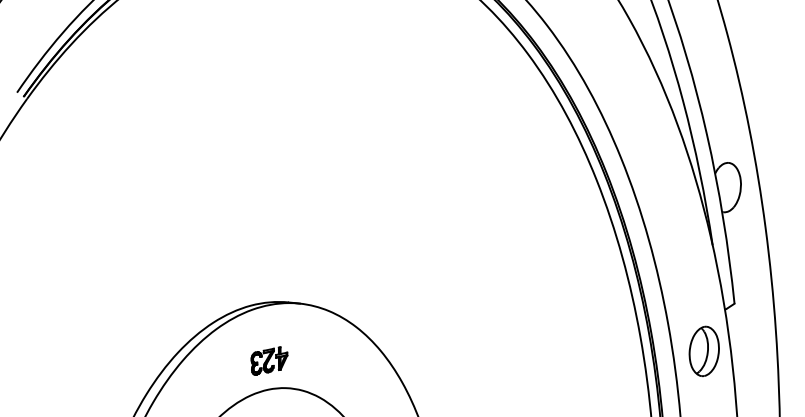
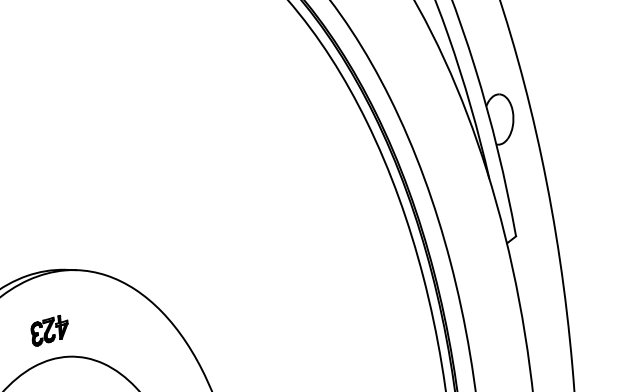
part: (703, 351) -> (488, 287), removed

